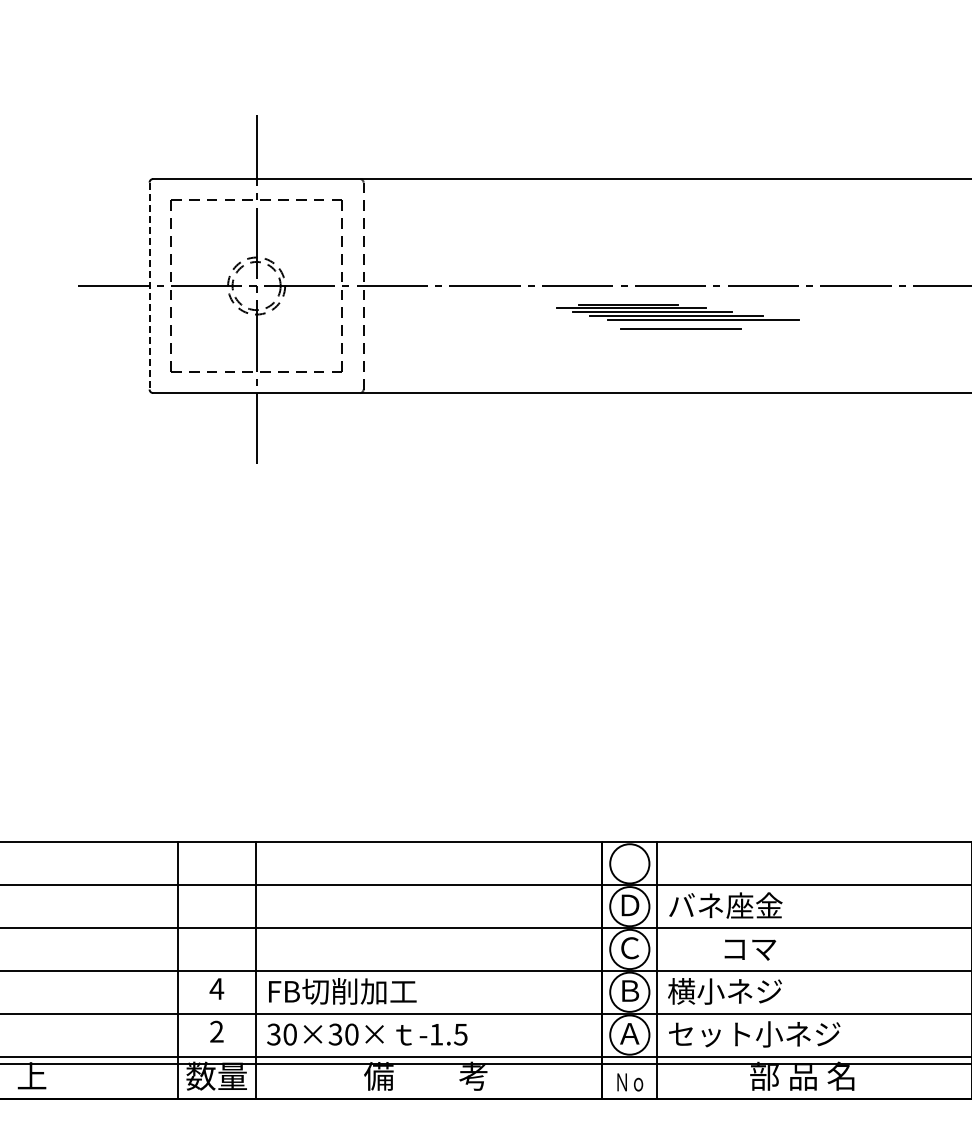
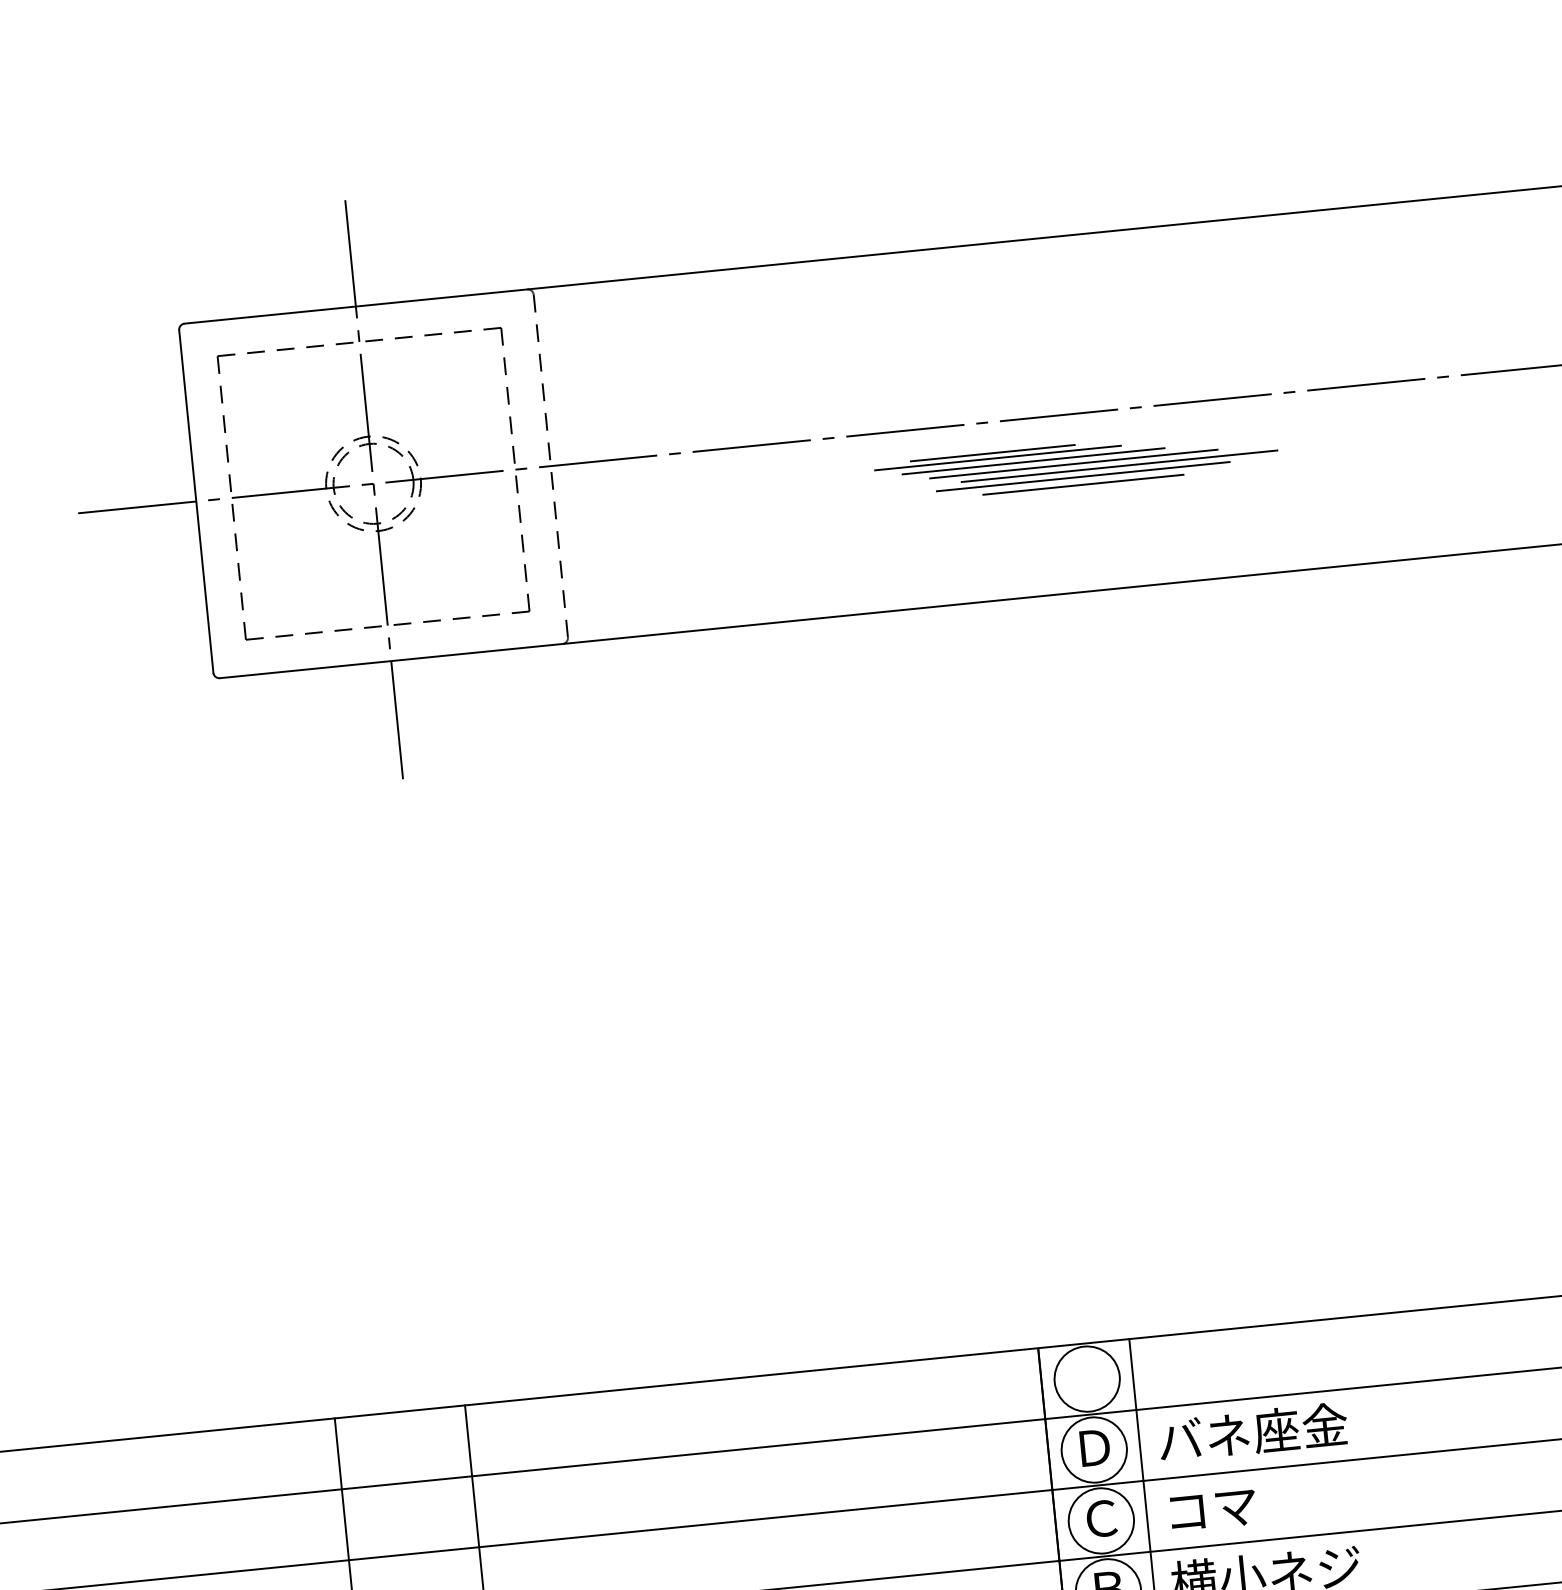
line: (149, 286) -> (196, 502), dashed -> solid
line: (680, 324) -> (1081, 477), added
text: (750, 949) -> (1213, 1509), moved

